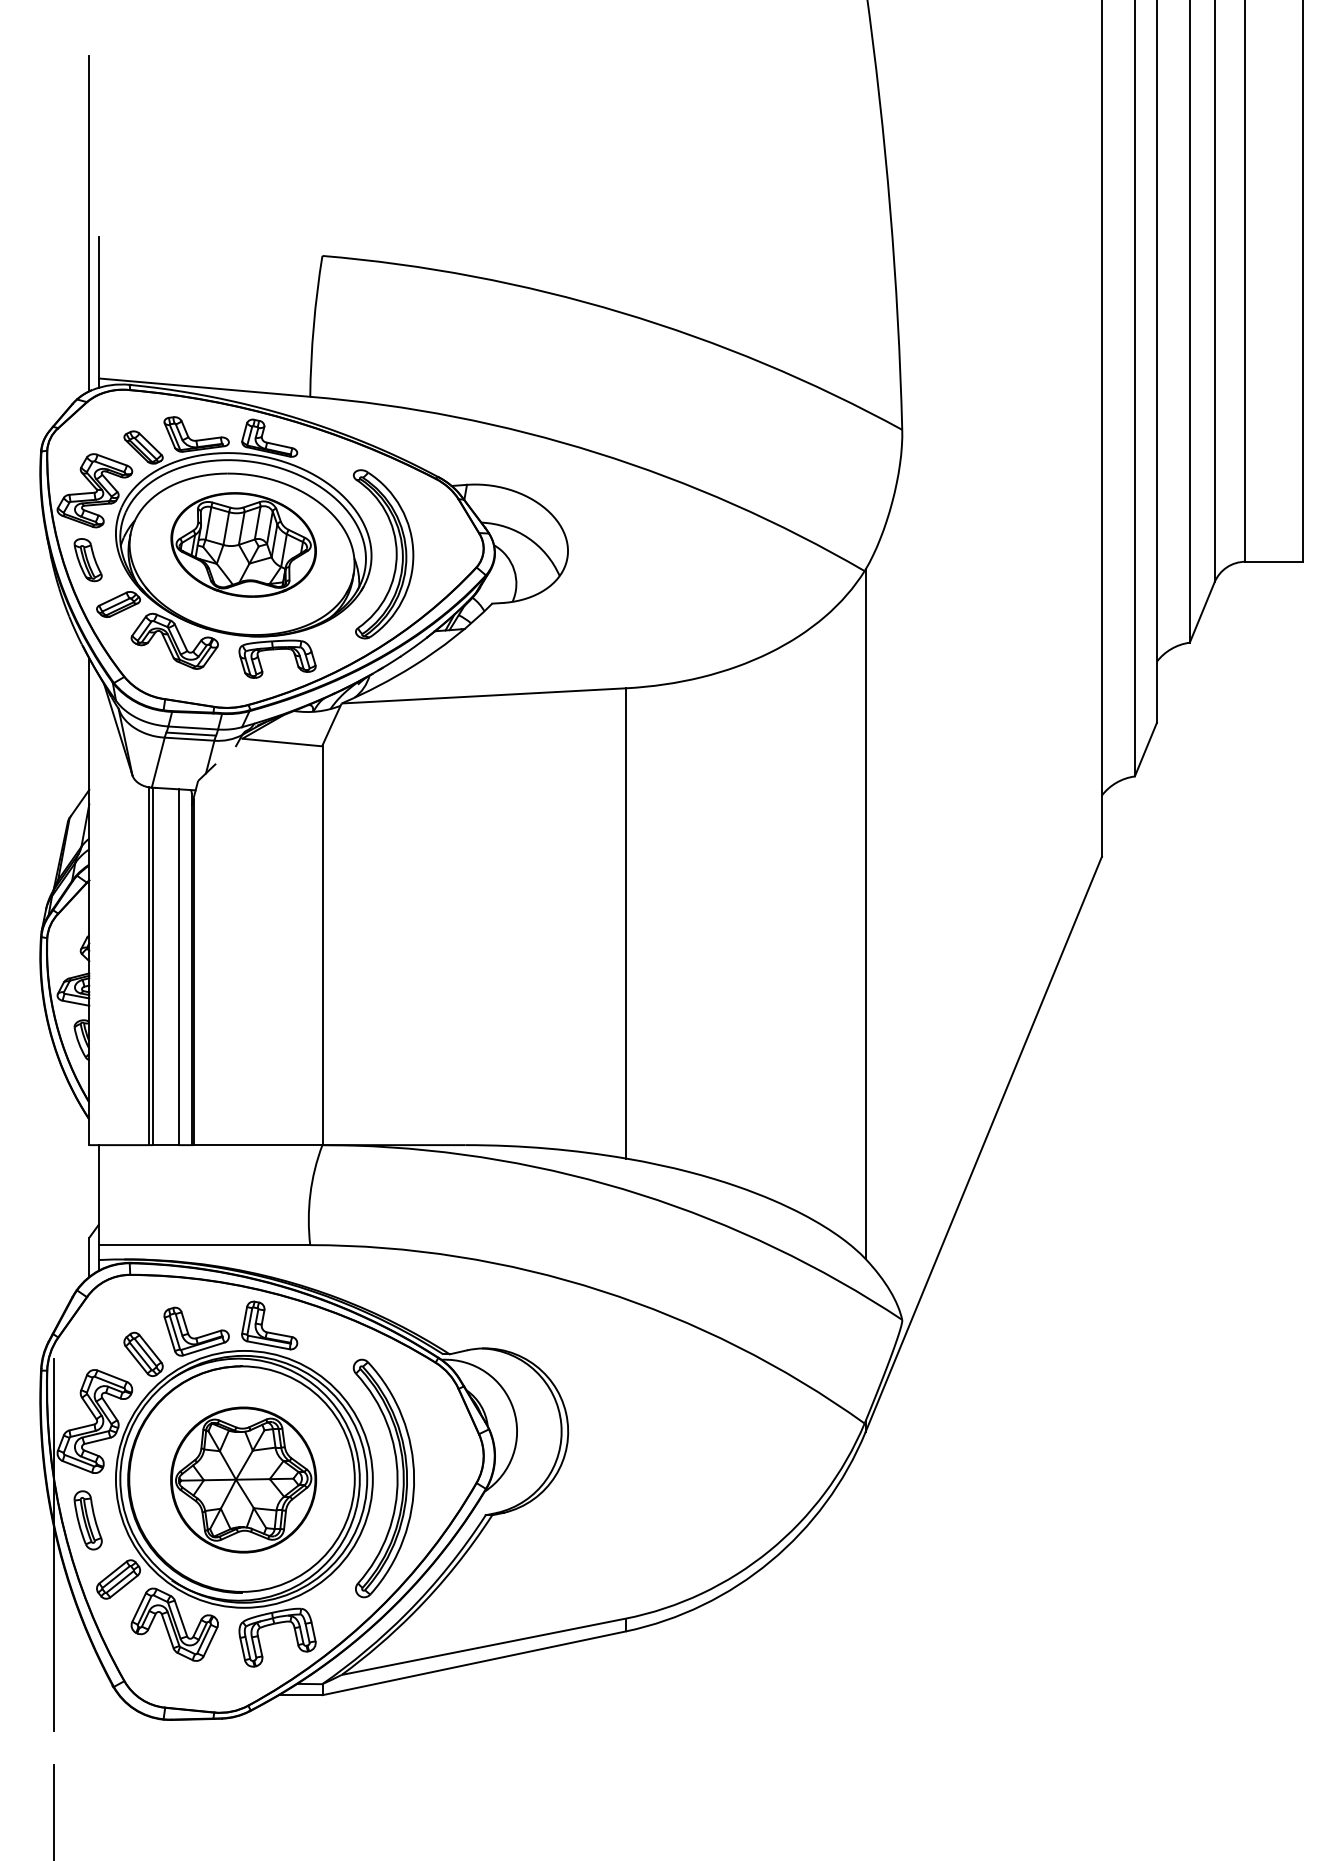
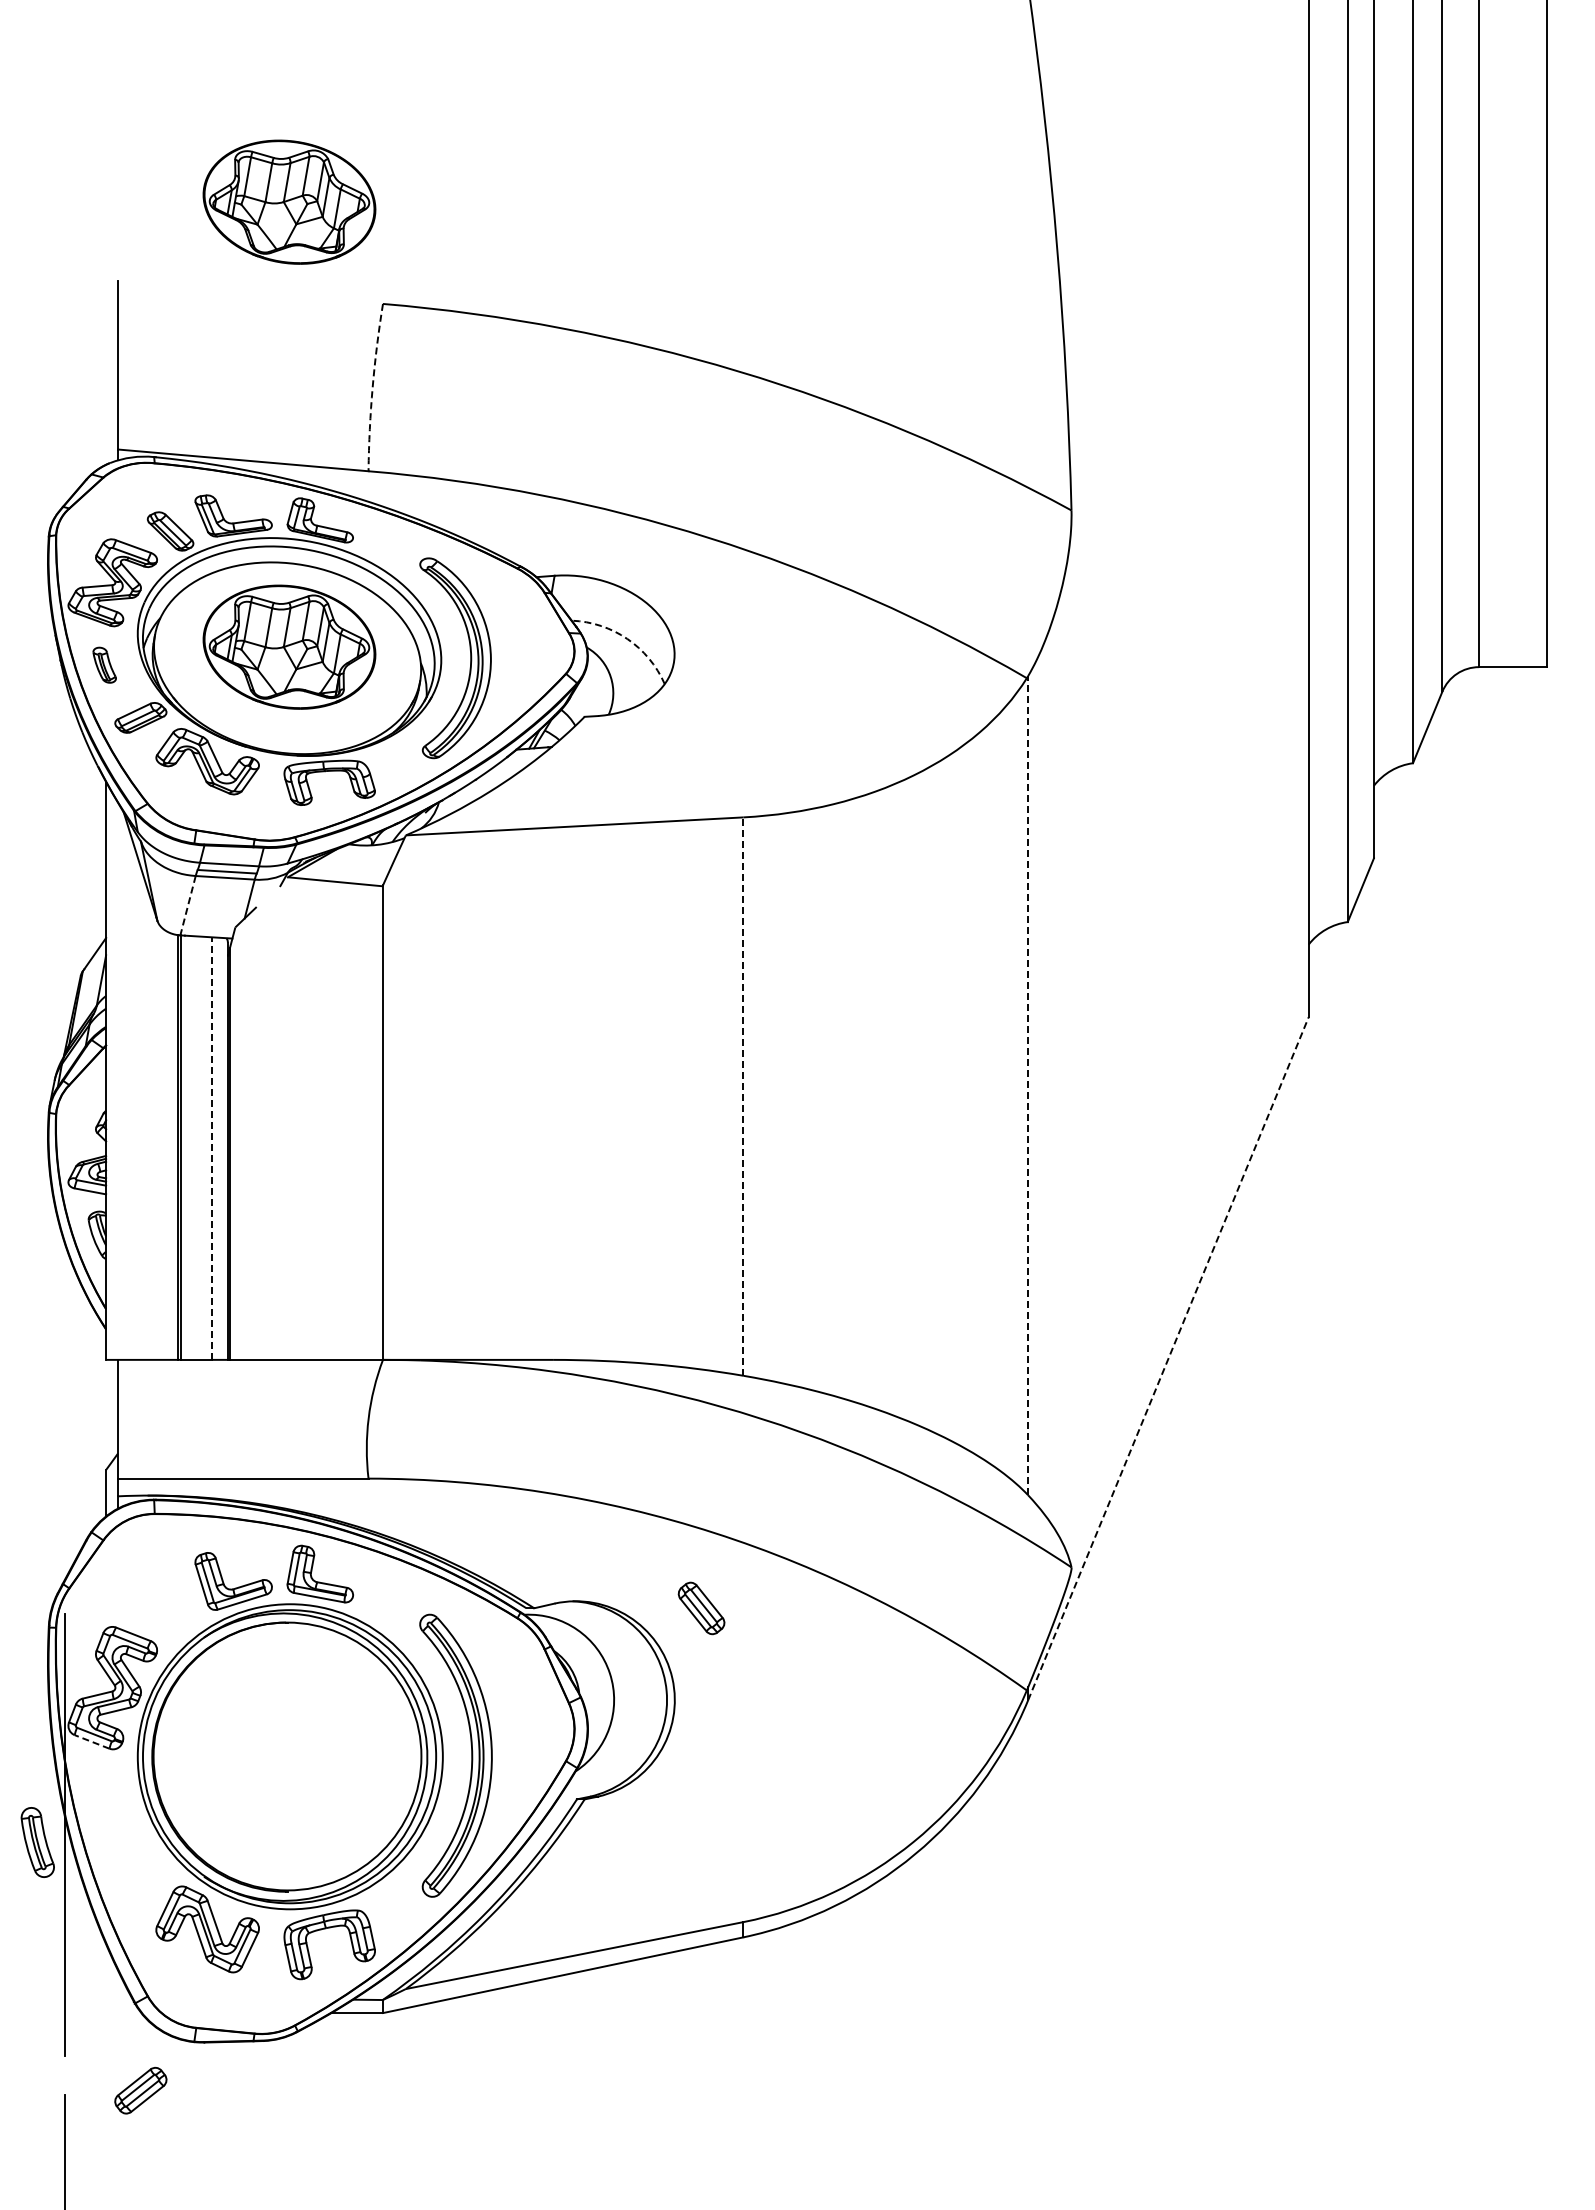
part: (243, 169) -> (289, 201), added
line: (89, 223) -> (106, 265), removed
arc: (313, 326) -> (372, 387), solid -> dashed
arc: (528, 538) -> (627, 639), solid -> dashed
part: (87, 560) -> (104, 665), size x0.7
line: (158, 762) -> (188, 905), solid -> dashed
line: (866, 914) -> (1028, 1085), solid -> dashed
line: (626, 923) -> (743, 1096), solid -> dashed
line: (178, 967) -> (212, 1148), solid -> dashed
line: (983, 1143) -> (1168, 1358), solid -> dashed
part: (143, 1354) -> (701, 1608), moved
line: (77, 1466) -> (92, 1741), solid -> dashed
part: (243, 1479) -> (289, 1757), removed
part: (87, 1520) -> (37, 1842), moved
part: (118, 1579) -> (140, 2090), moved

